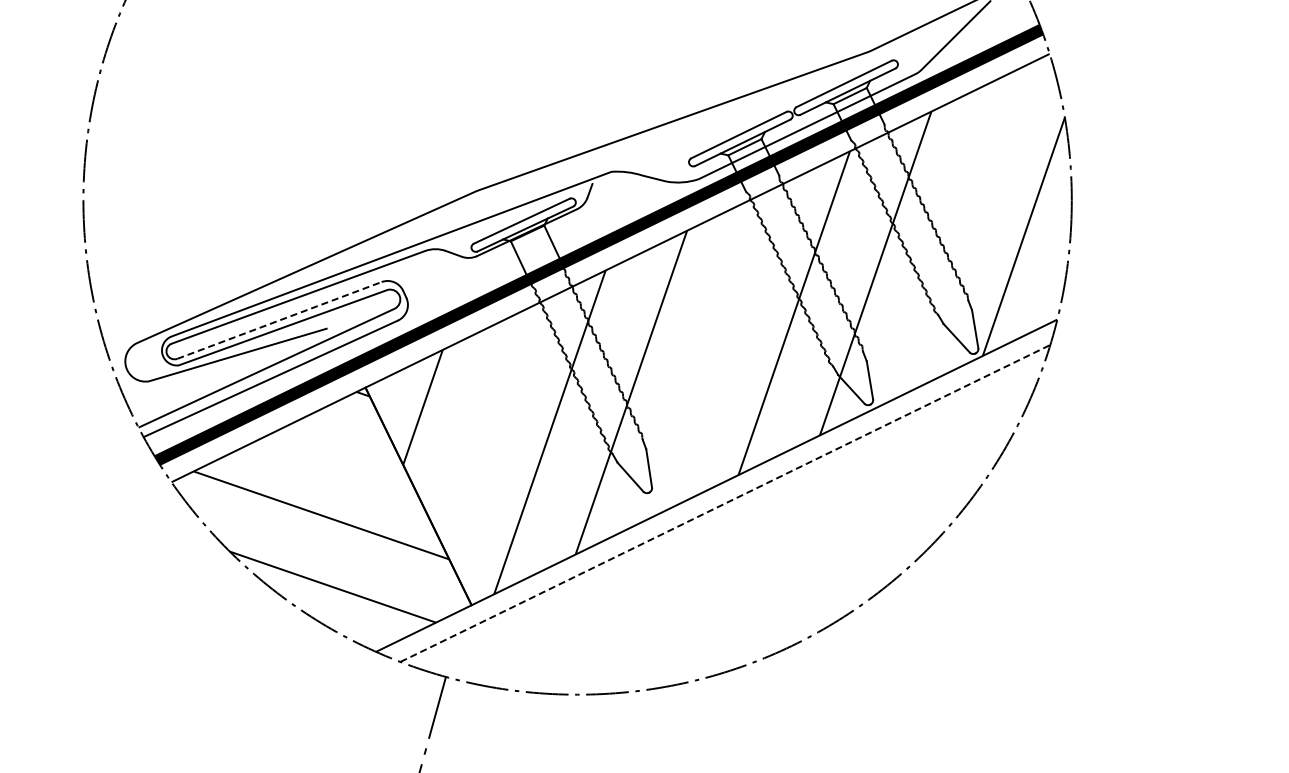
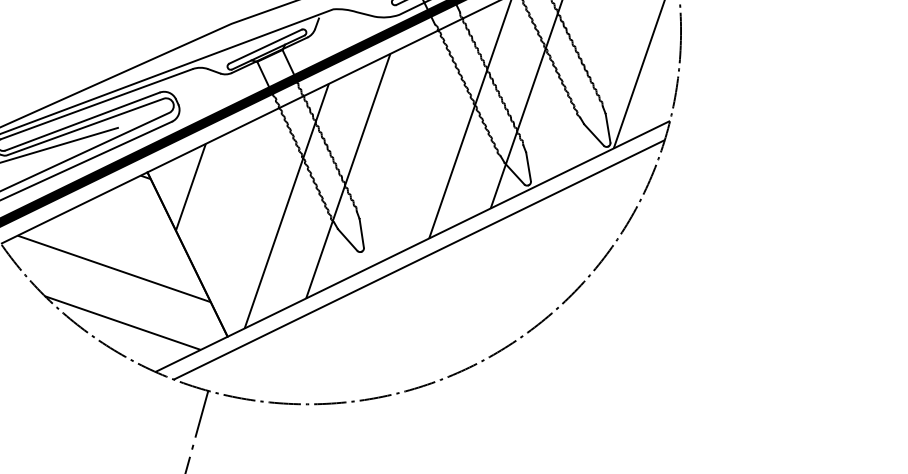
line: (279, 320) -> (82, 121), dashed -> solid
line: (725, 503) -> (419, 259), dashed -> solid

